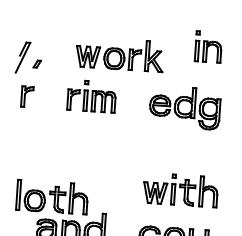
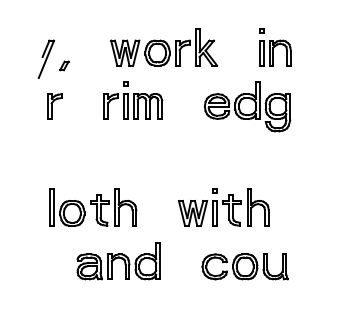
part: (208, 47) -> (275, 47), moved
part: (180, 189) -> (223, 207), moved
part: (52, 197) -> (93, 207), moved

